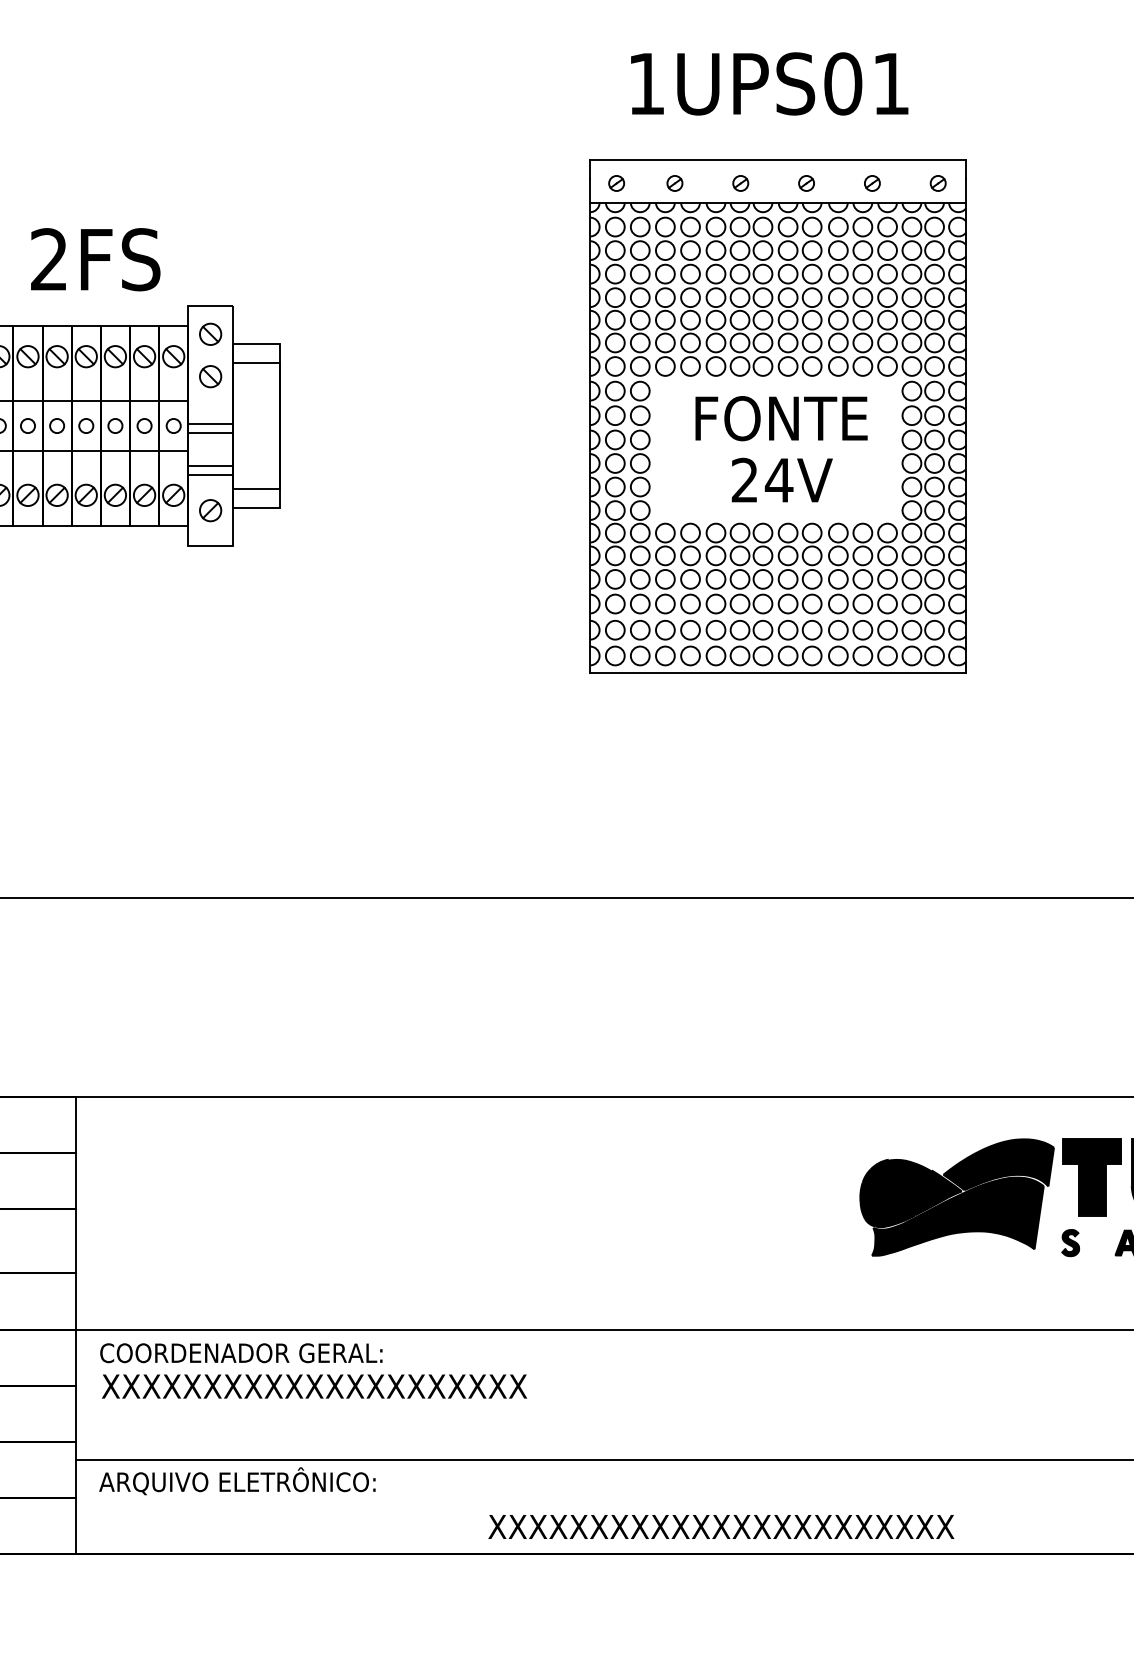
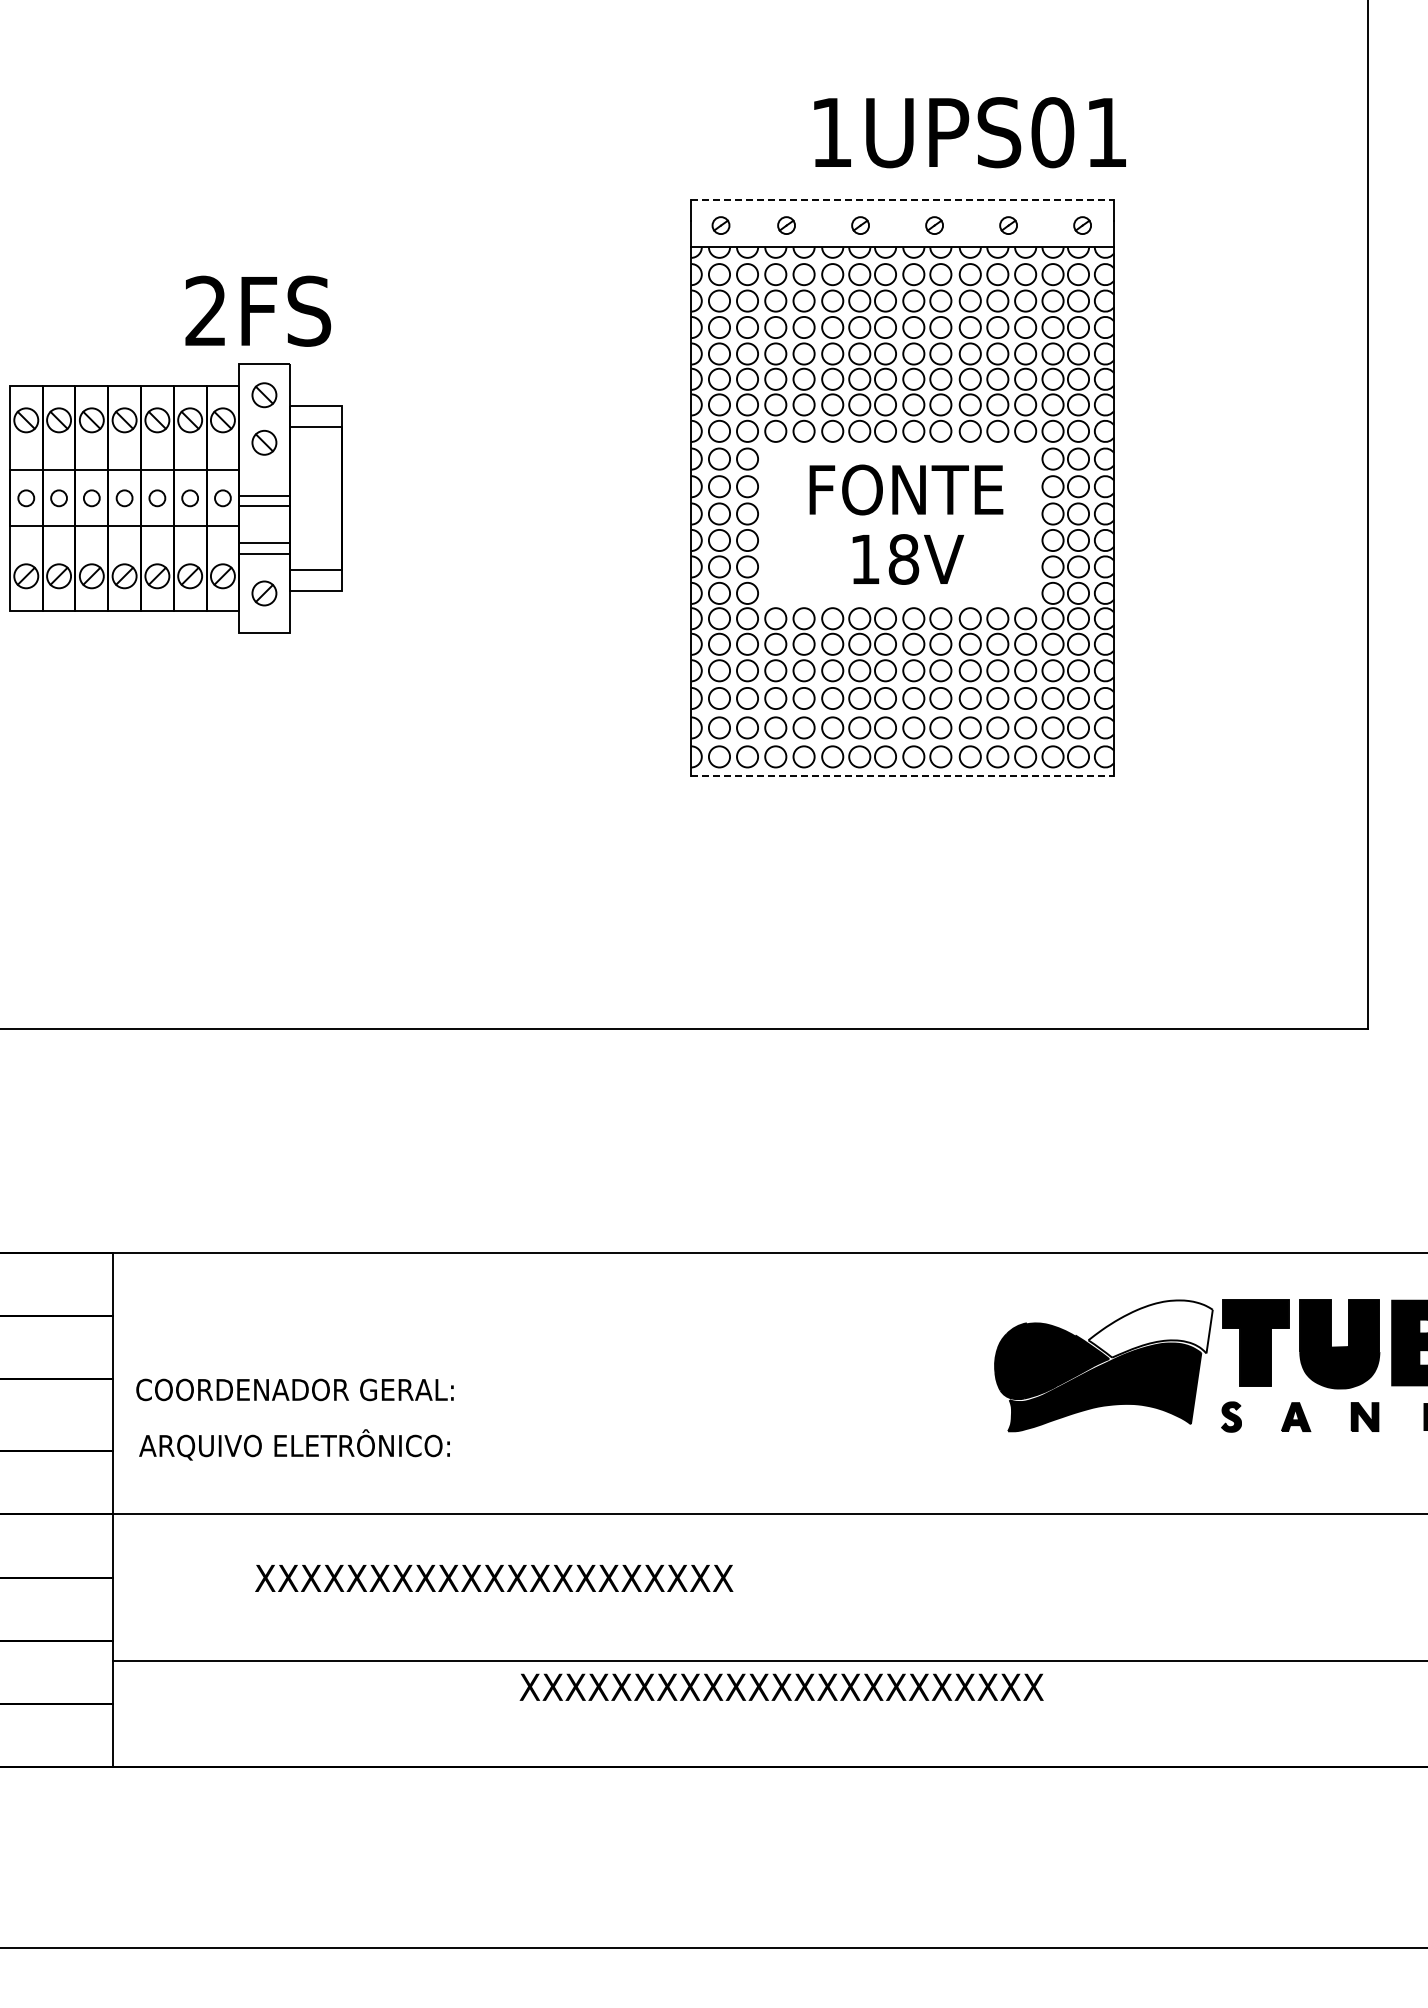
text: (769, 83) -> (969, 132), moved
line: (778, 160) -> (903, 199), solid -> dashed
text: (95, 258) -> (258, 310), moved
text: (762, 480) -> (884, 559), 24V -> 18V
line: (778, 672) -> (903, 775), solid -> dashed
fill: (998, 1164) -> (1150, 1328), removed
text: (240, 1352) -> (294, 1389), moved
text: (314, 1386) -> (494, 1578), moved
text: (237, 1480) -> (294, 1444), moved
text: (721, 1526) -> (781, 1686), moved

